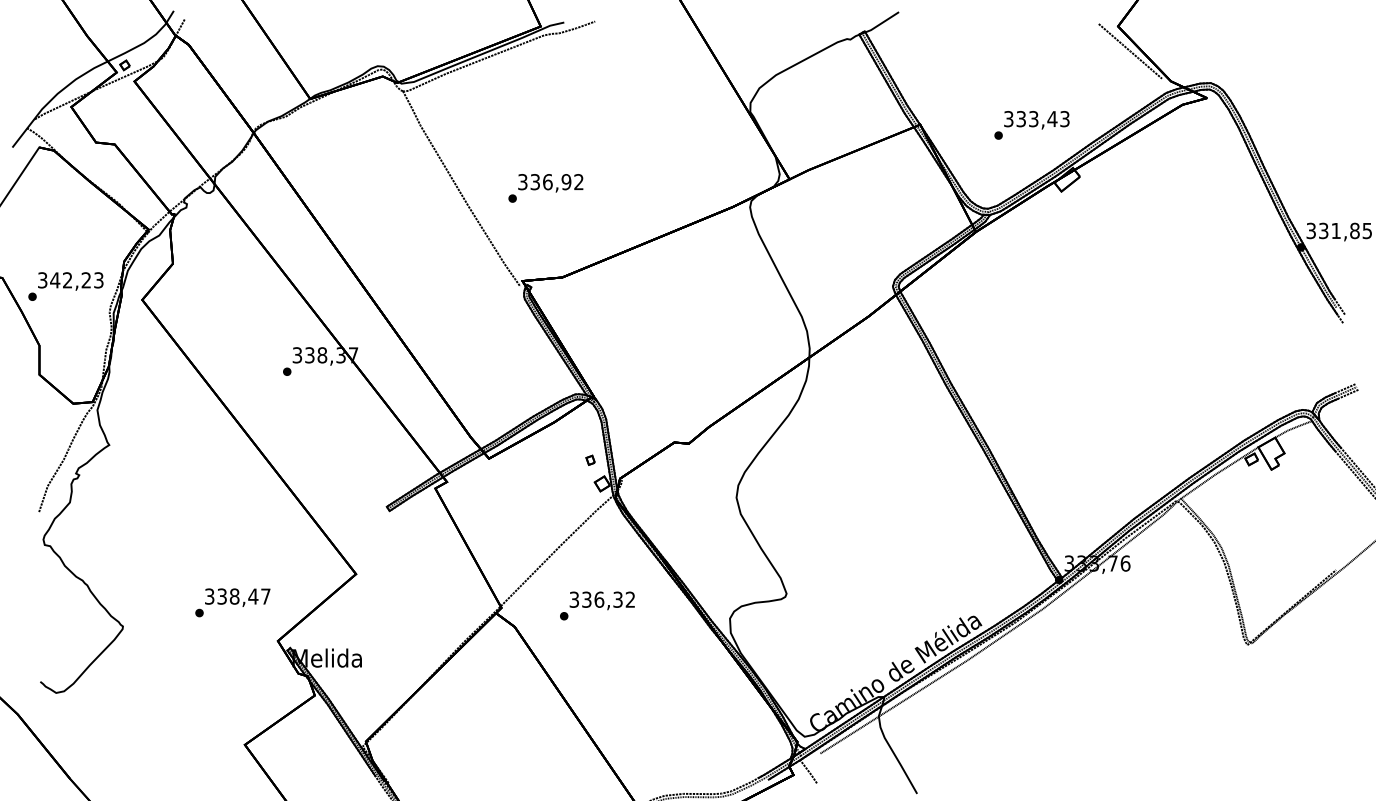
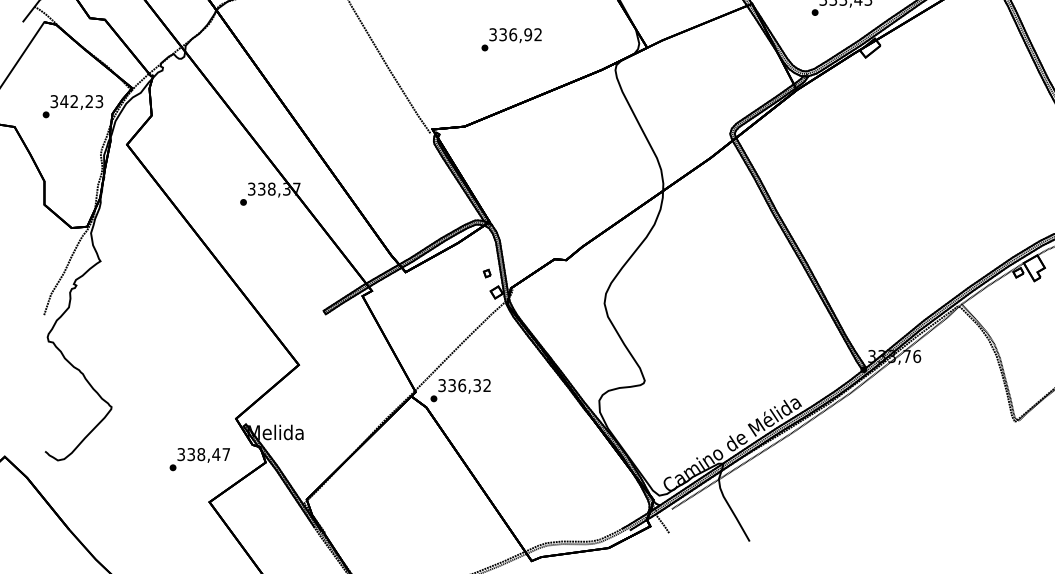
text: (545, 188) -> (511, 39), moved
text: (65, 286) -> (72, 106), moved
text: (232, 602) -> (199, 459), moved
text: (597, 605) -> (460, 390), moved

